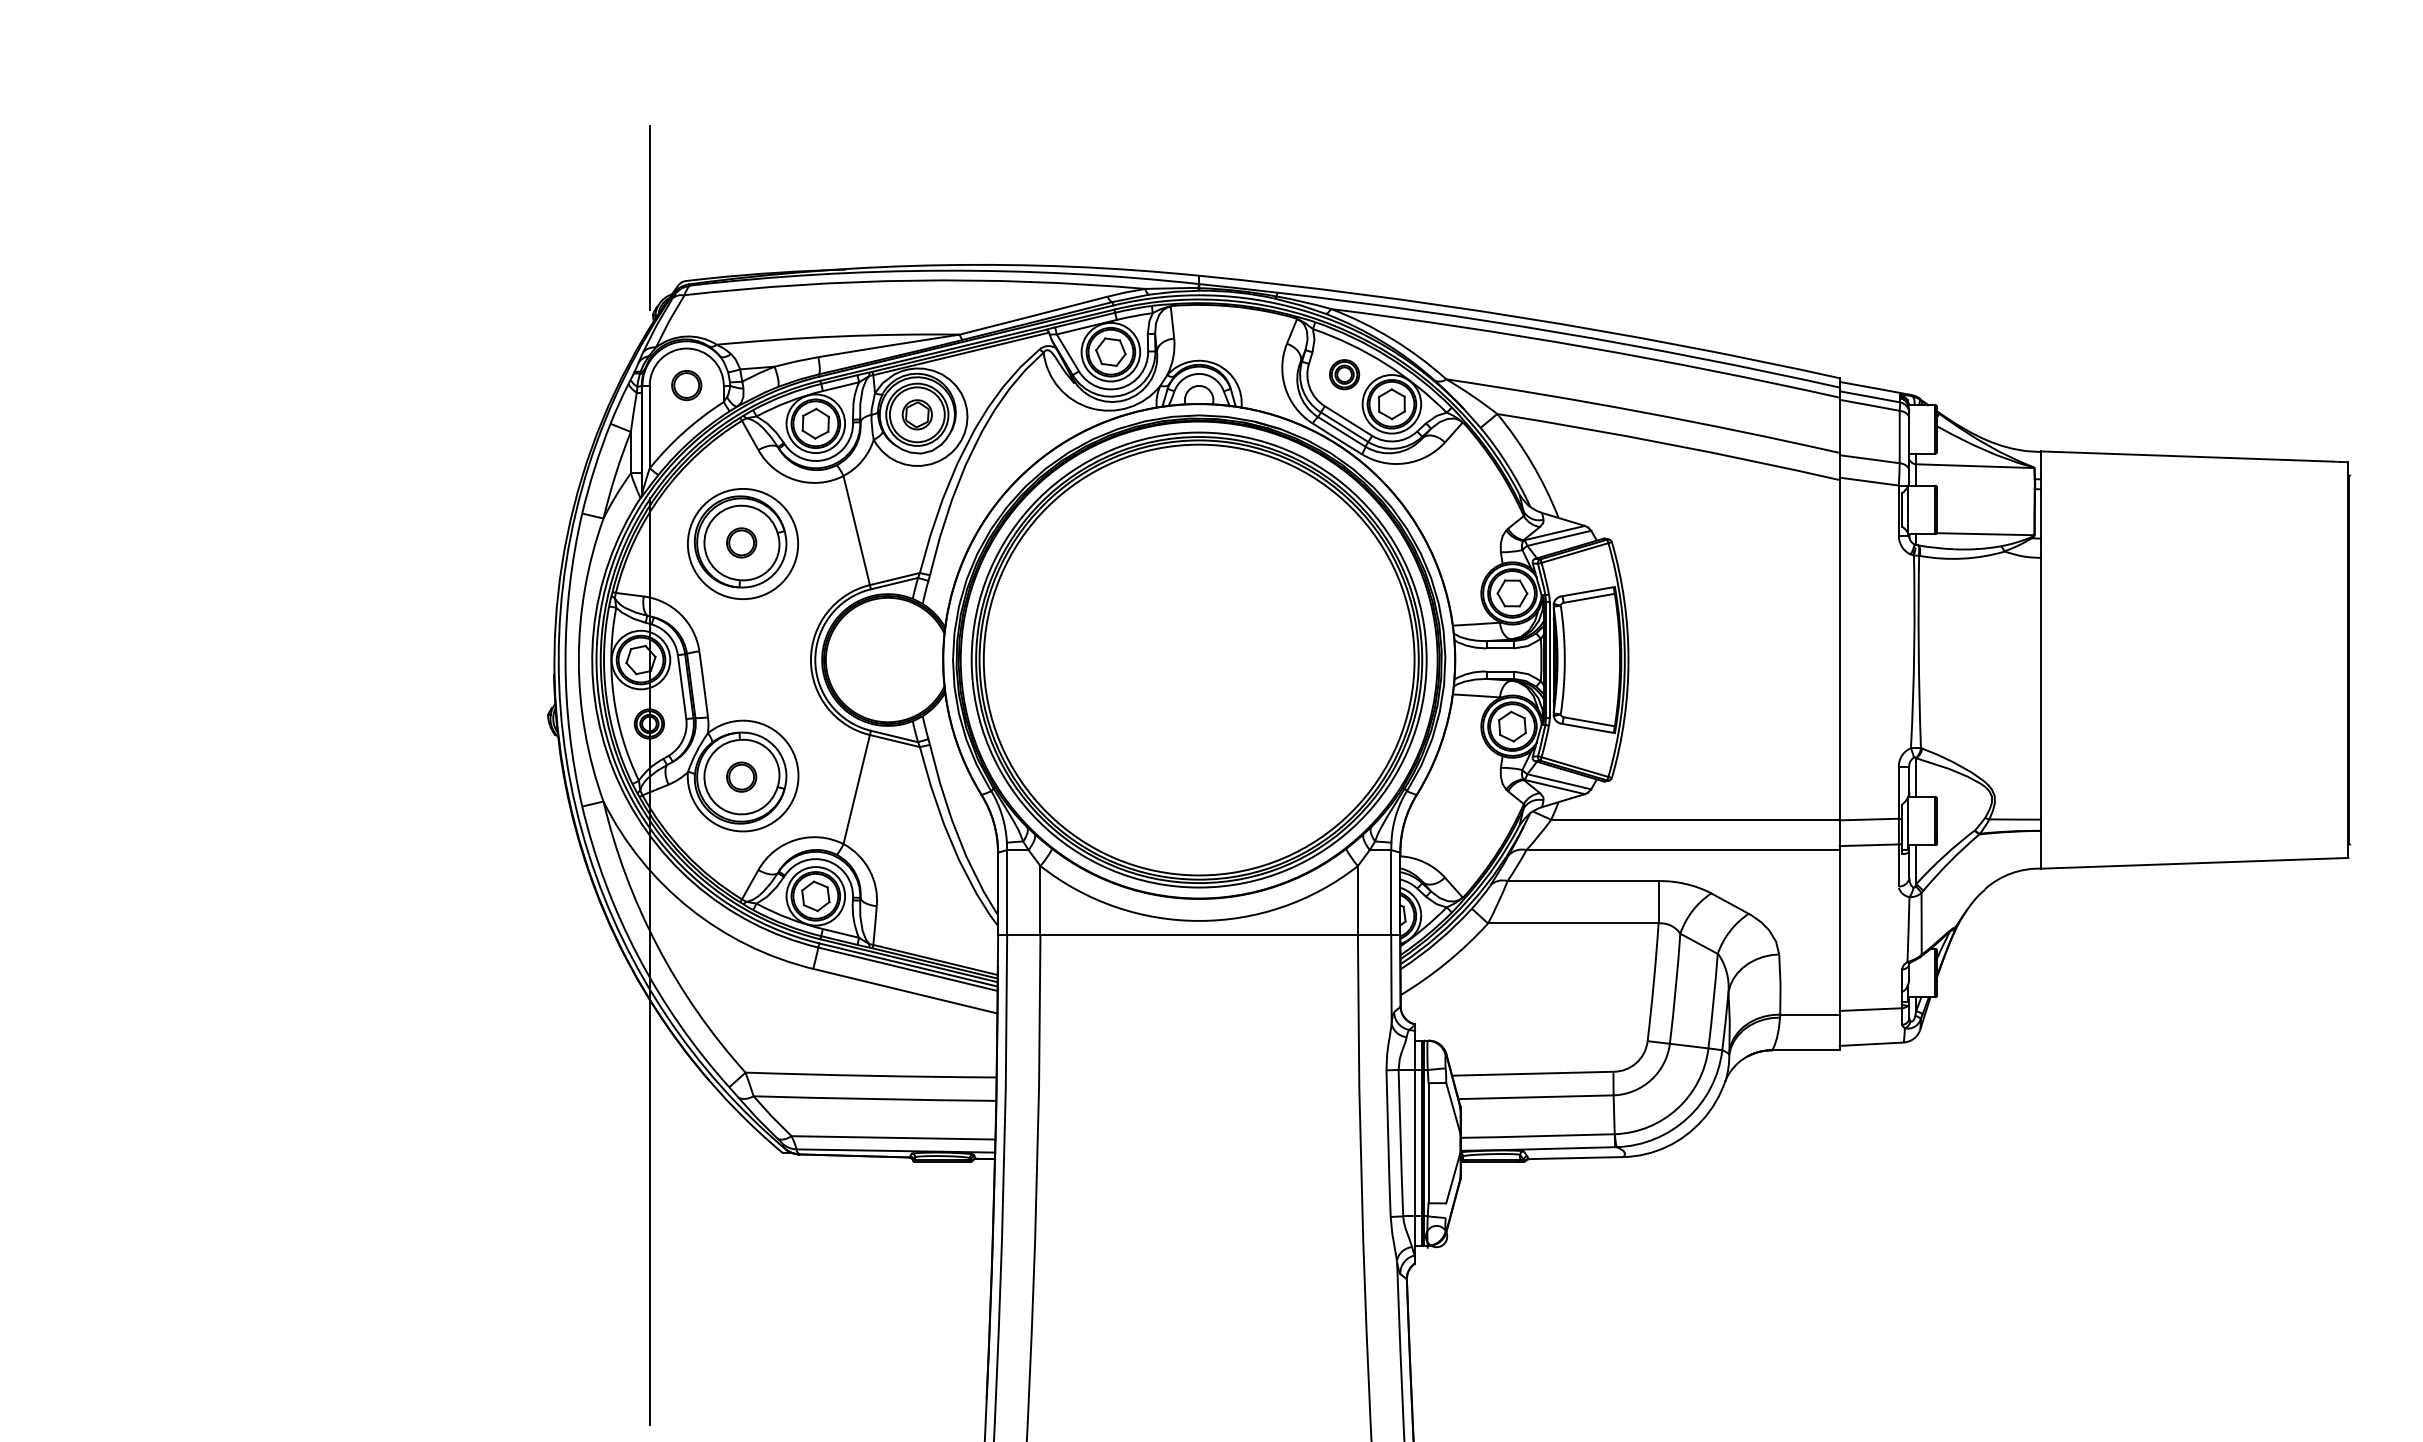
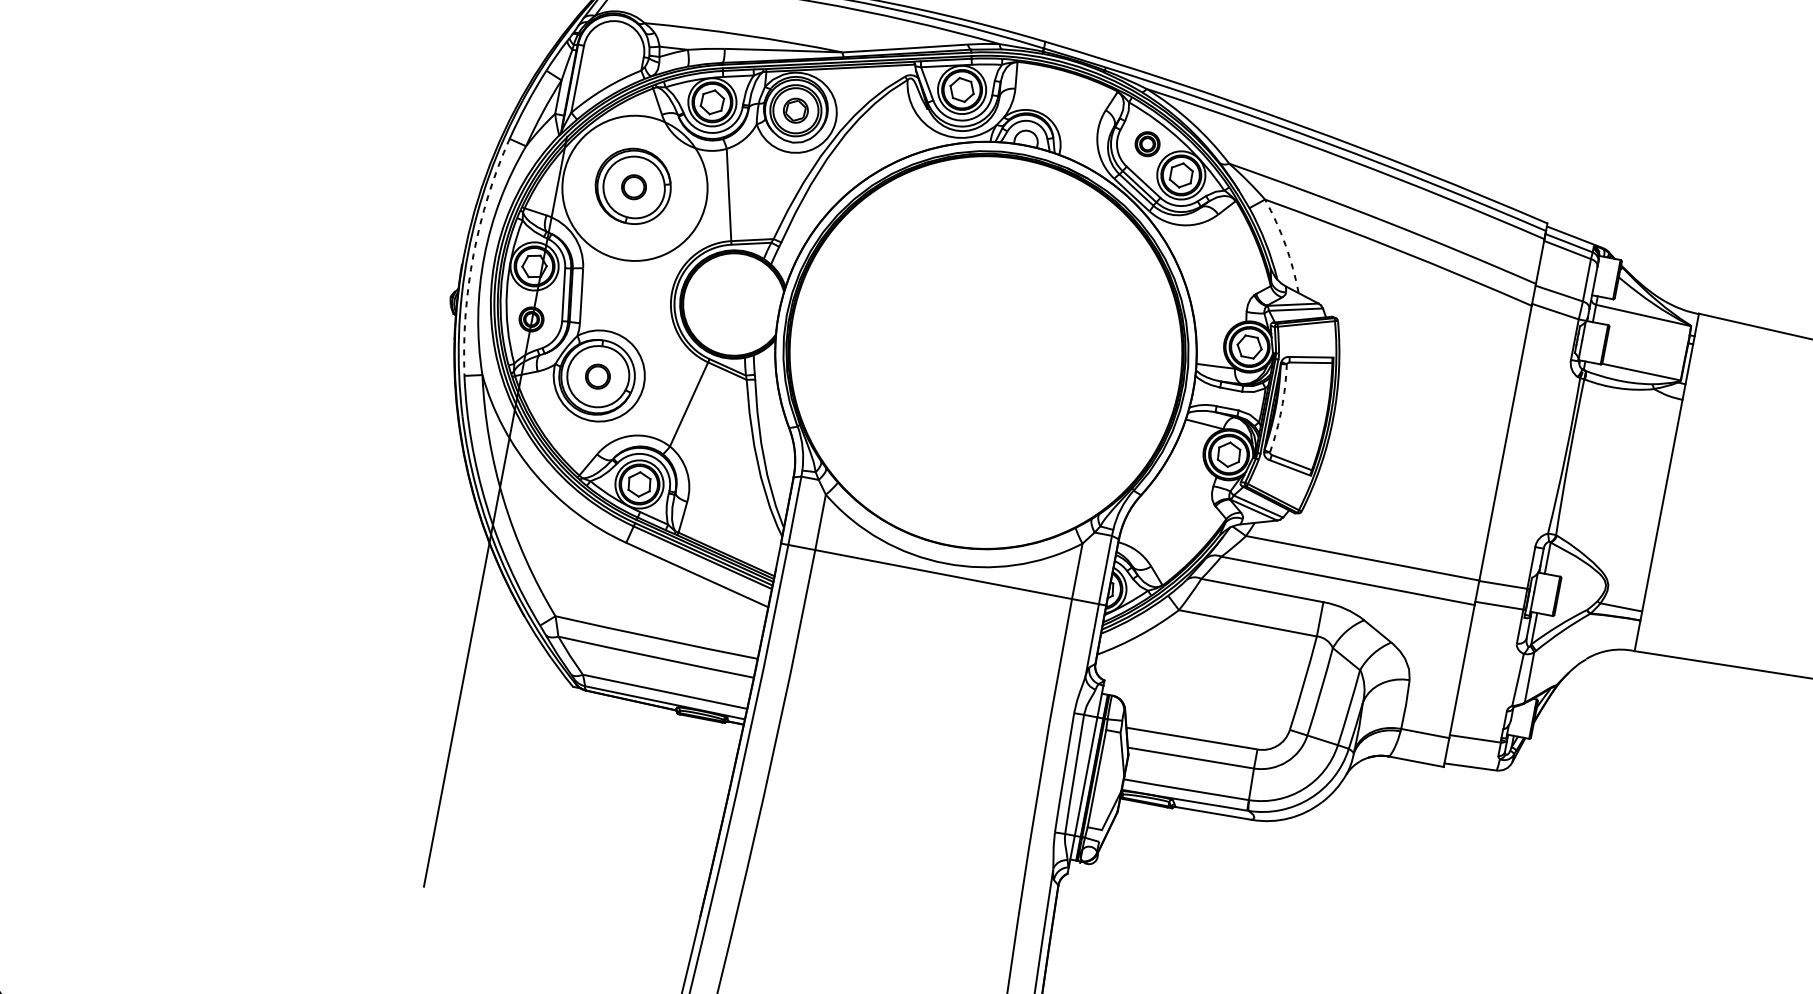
part: (686, 385) -> (613, 51), removed
arc: (1531, 463) -> (1285, 244), solid -> dashed
circle: (742, 543) -> (634, 187), size x1.6
part: (1198, 659) -> (985, 352), removed
arc: (565, 660) -> (473, 255), solid -> dashed
arc: (1564, 660) -> (1281, 409), solid -> dashed

